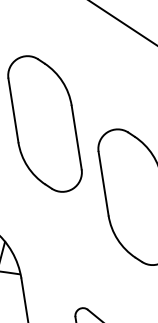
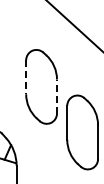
line: (14, 110) -> (26, 77), solid -> dashed
line: (77, 137) -> (57, 96), solid -> dashed

